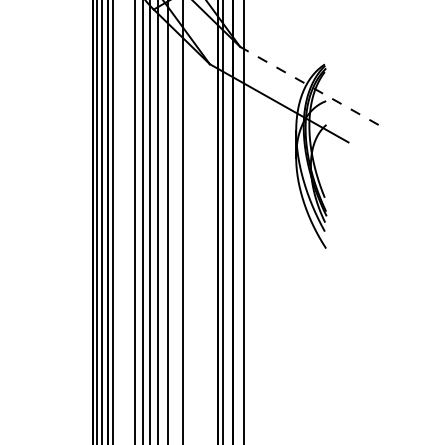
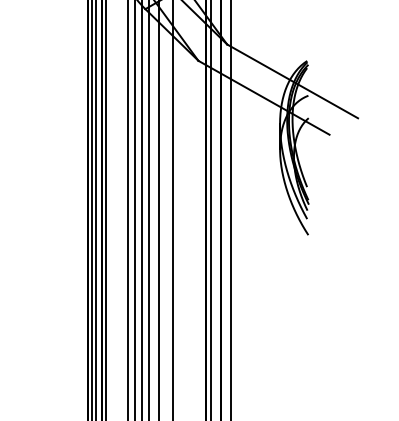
line: (309, 86) -> (292, 81), dashed -> solid

